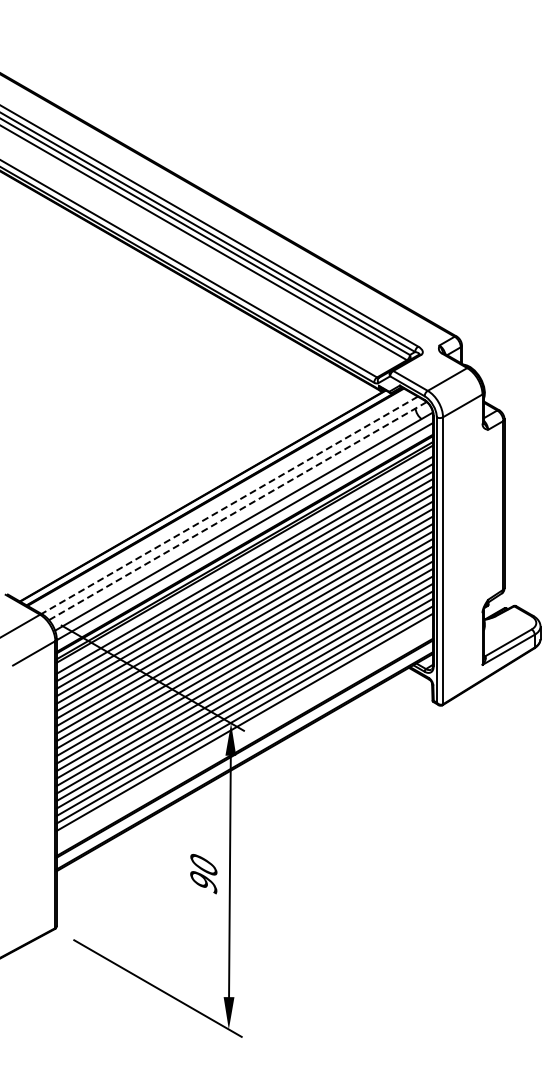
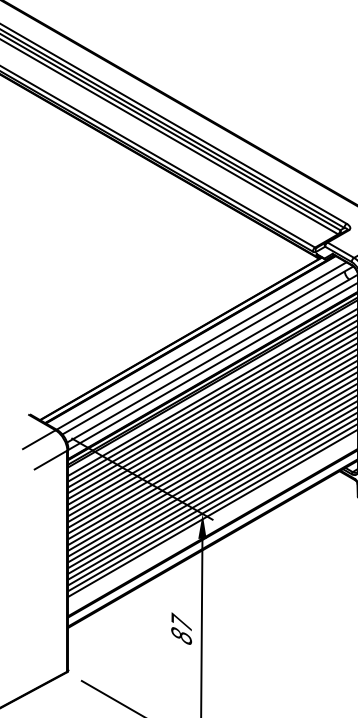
line: (229, 505) -> (201, 346), dashed -> solid
line: (237, 511) -> (207, 350), dashed -> solid
text: (203, 872) -> (181, 628), 90 -> 87

